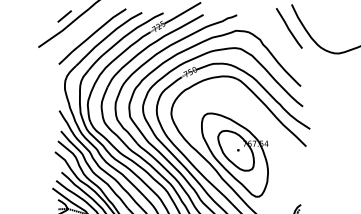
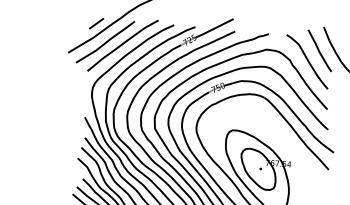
line: (74, 34) -> (105, 42), added
curve: (277, 39) -> (307, 61), added

